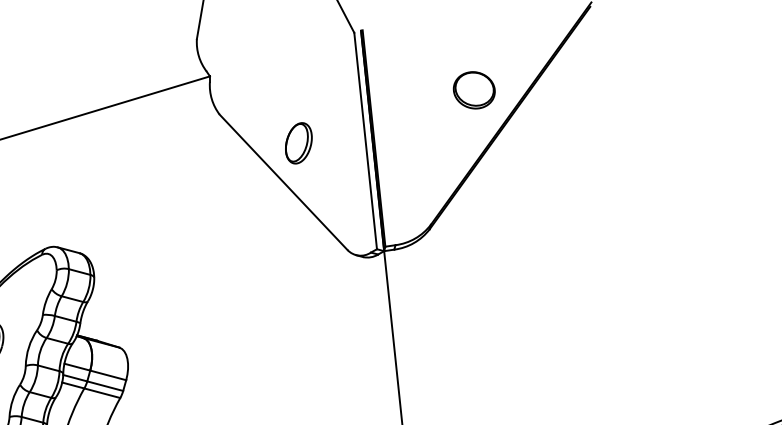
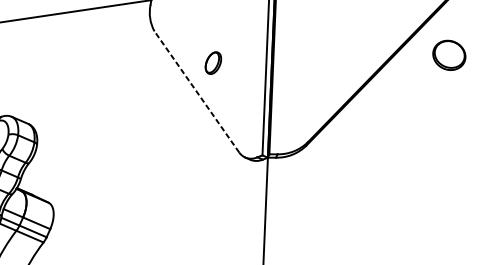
part: (473, 90) -> (448, 55), moved
part: (298, 143) -> (213, 63), size x0.7
line: (283, 181) -> (196, 91), solid -> dashed

